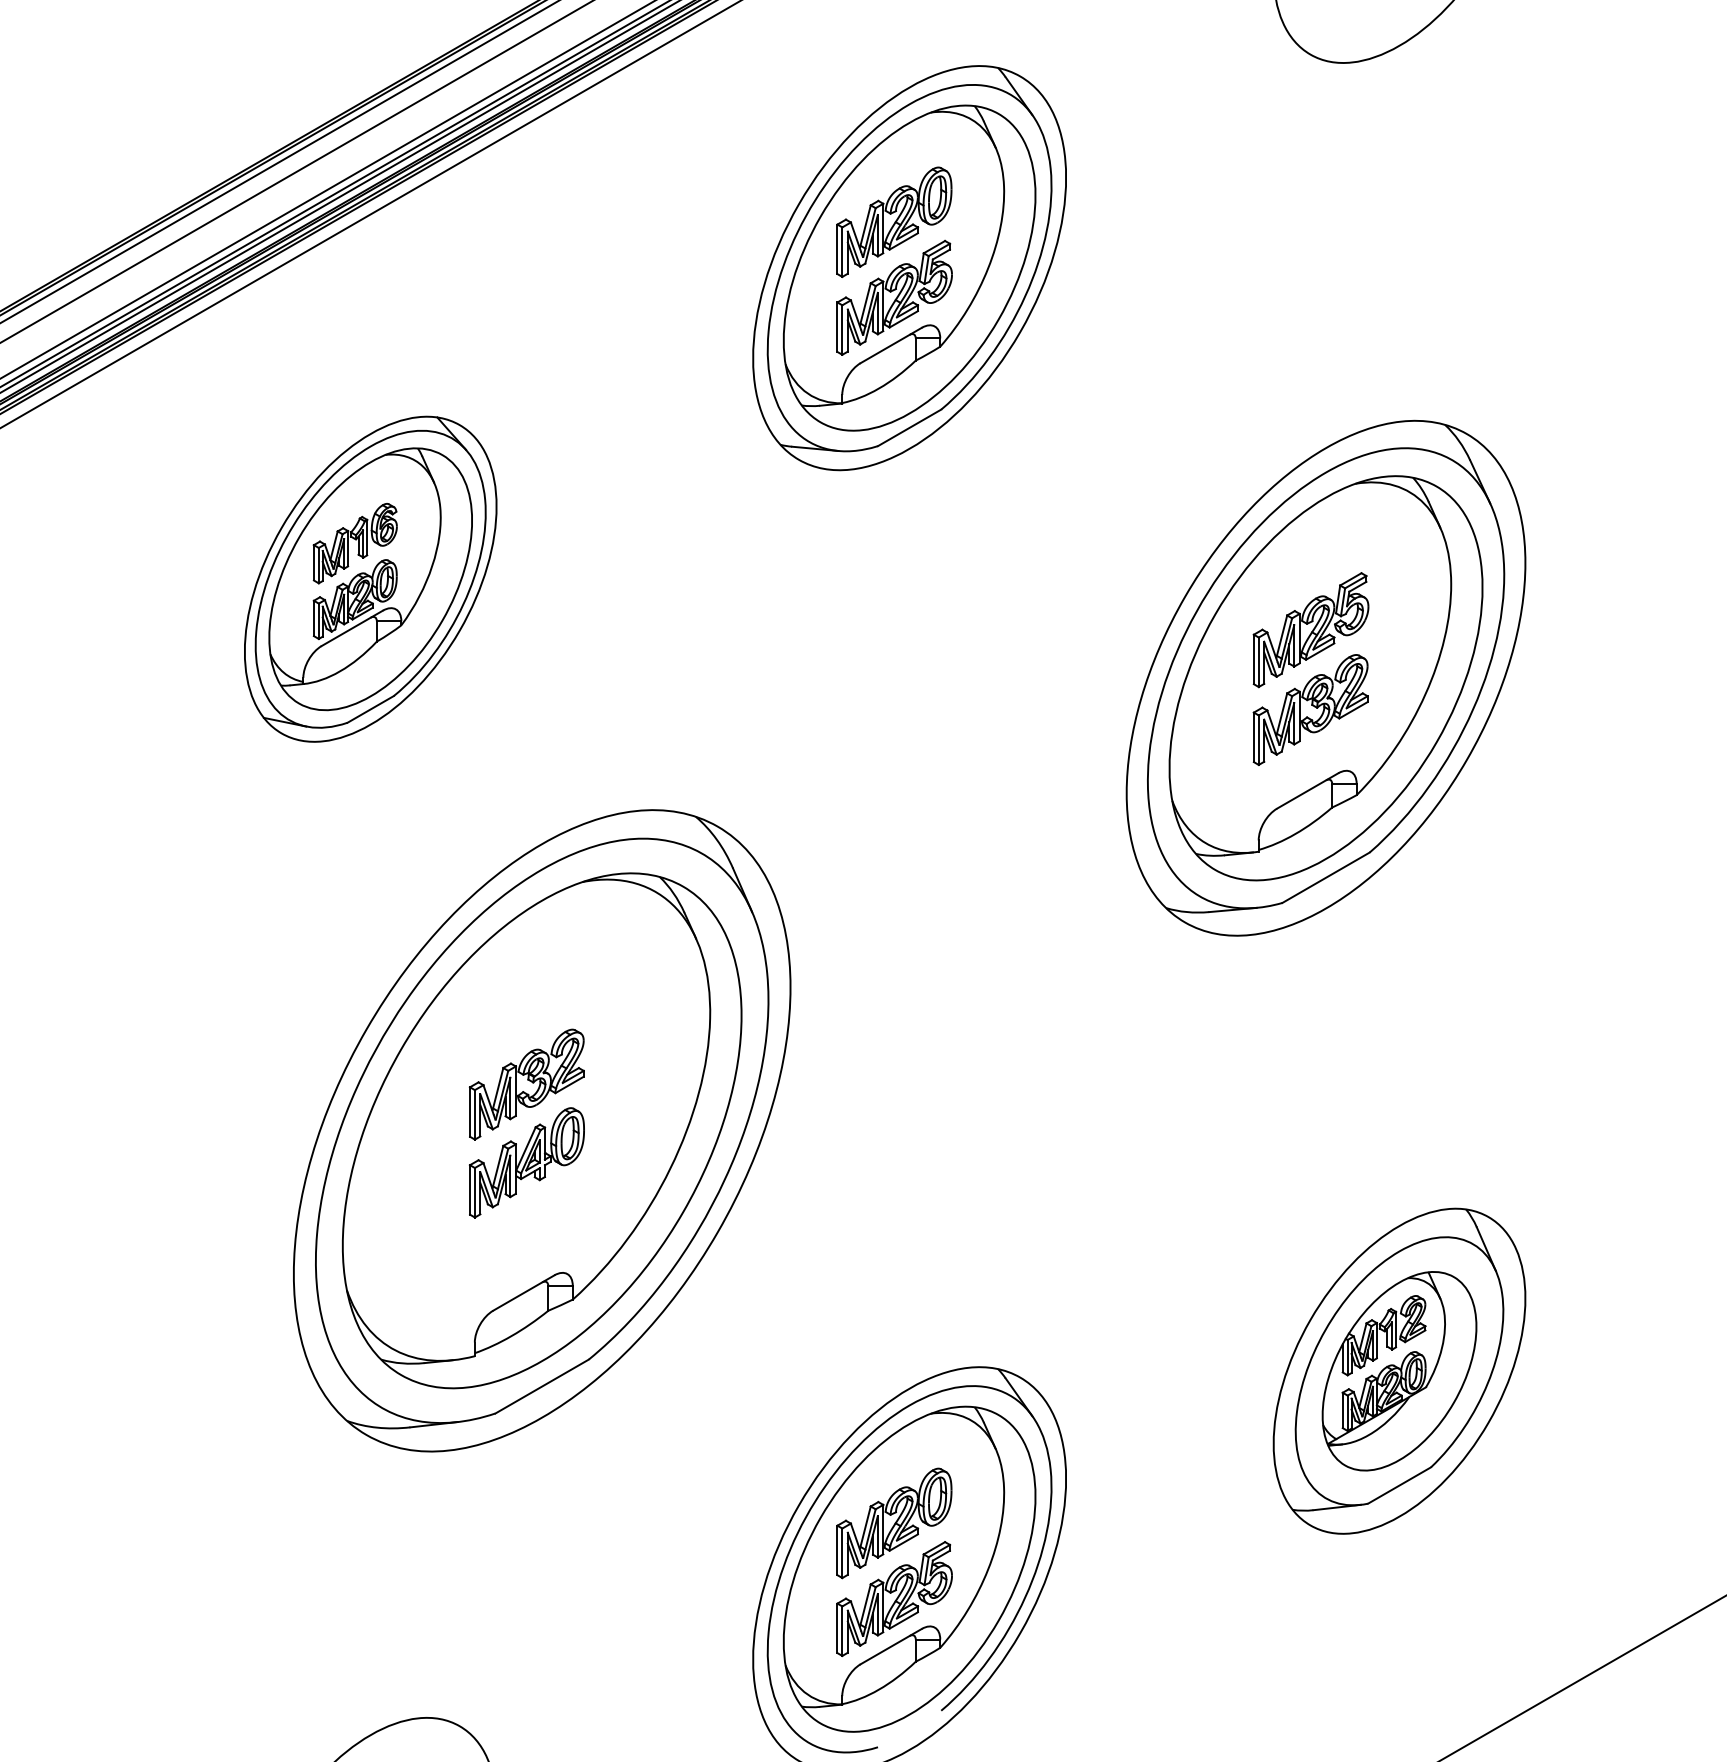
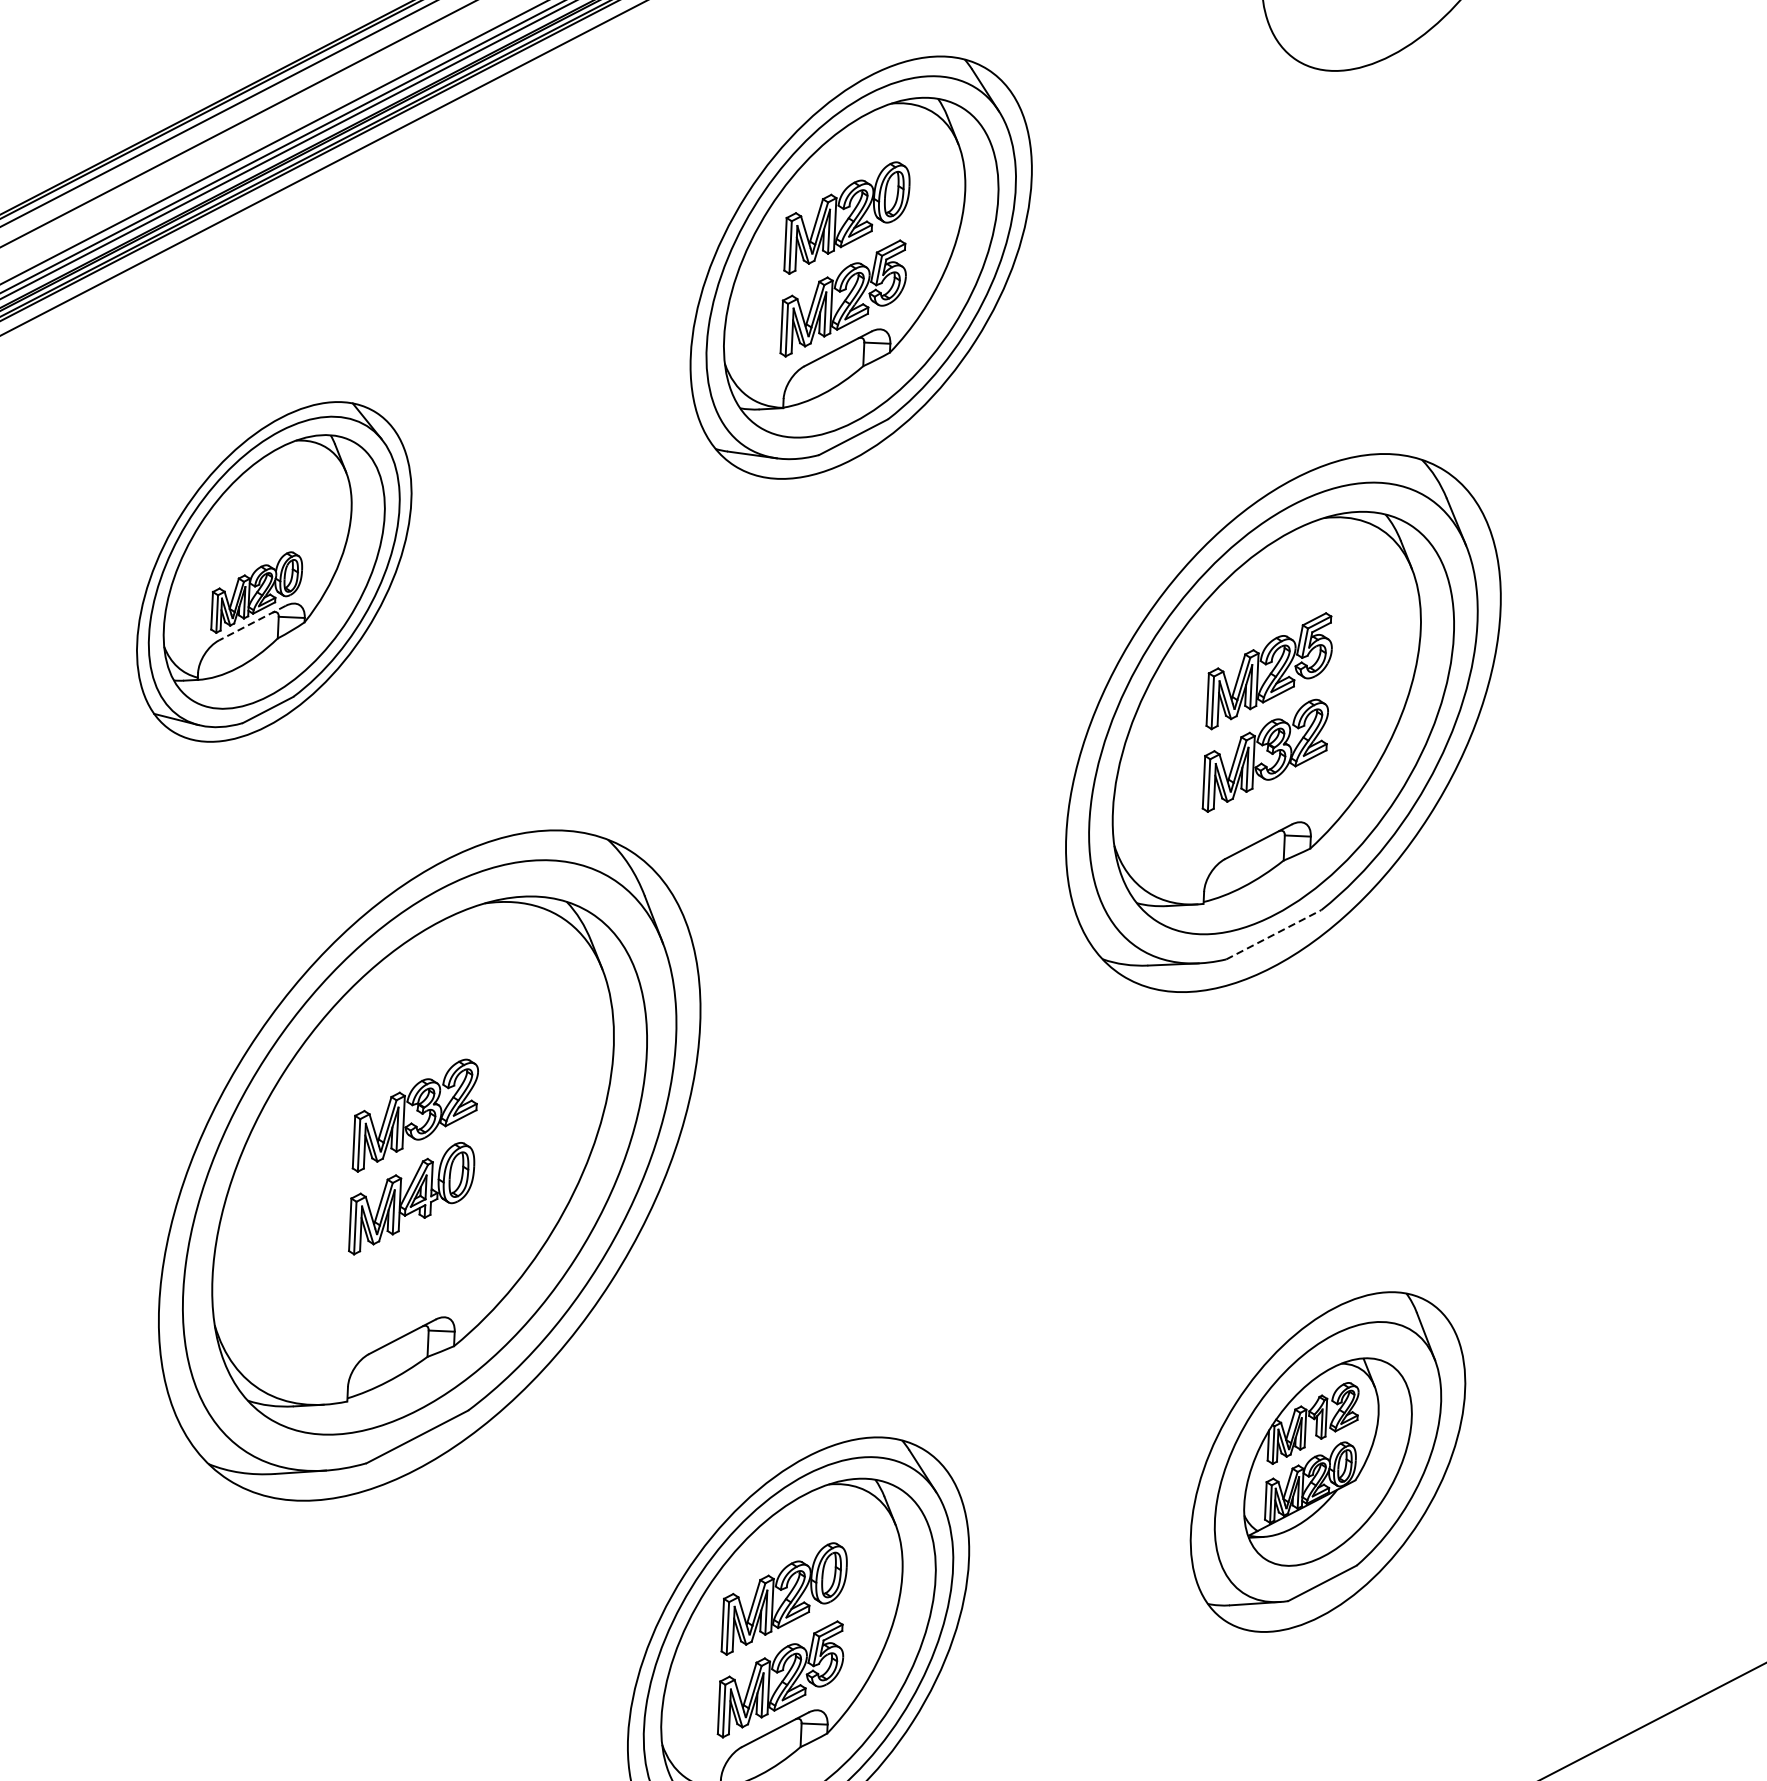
part: (354, 543) -> (258, 533), removed
line: (351, 628) -> (251, 623), solid -> dashed
line: (1326, 877) -> (1274, 934), solid -> dashed

